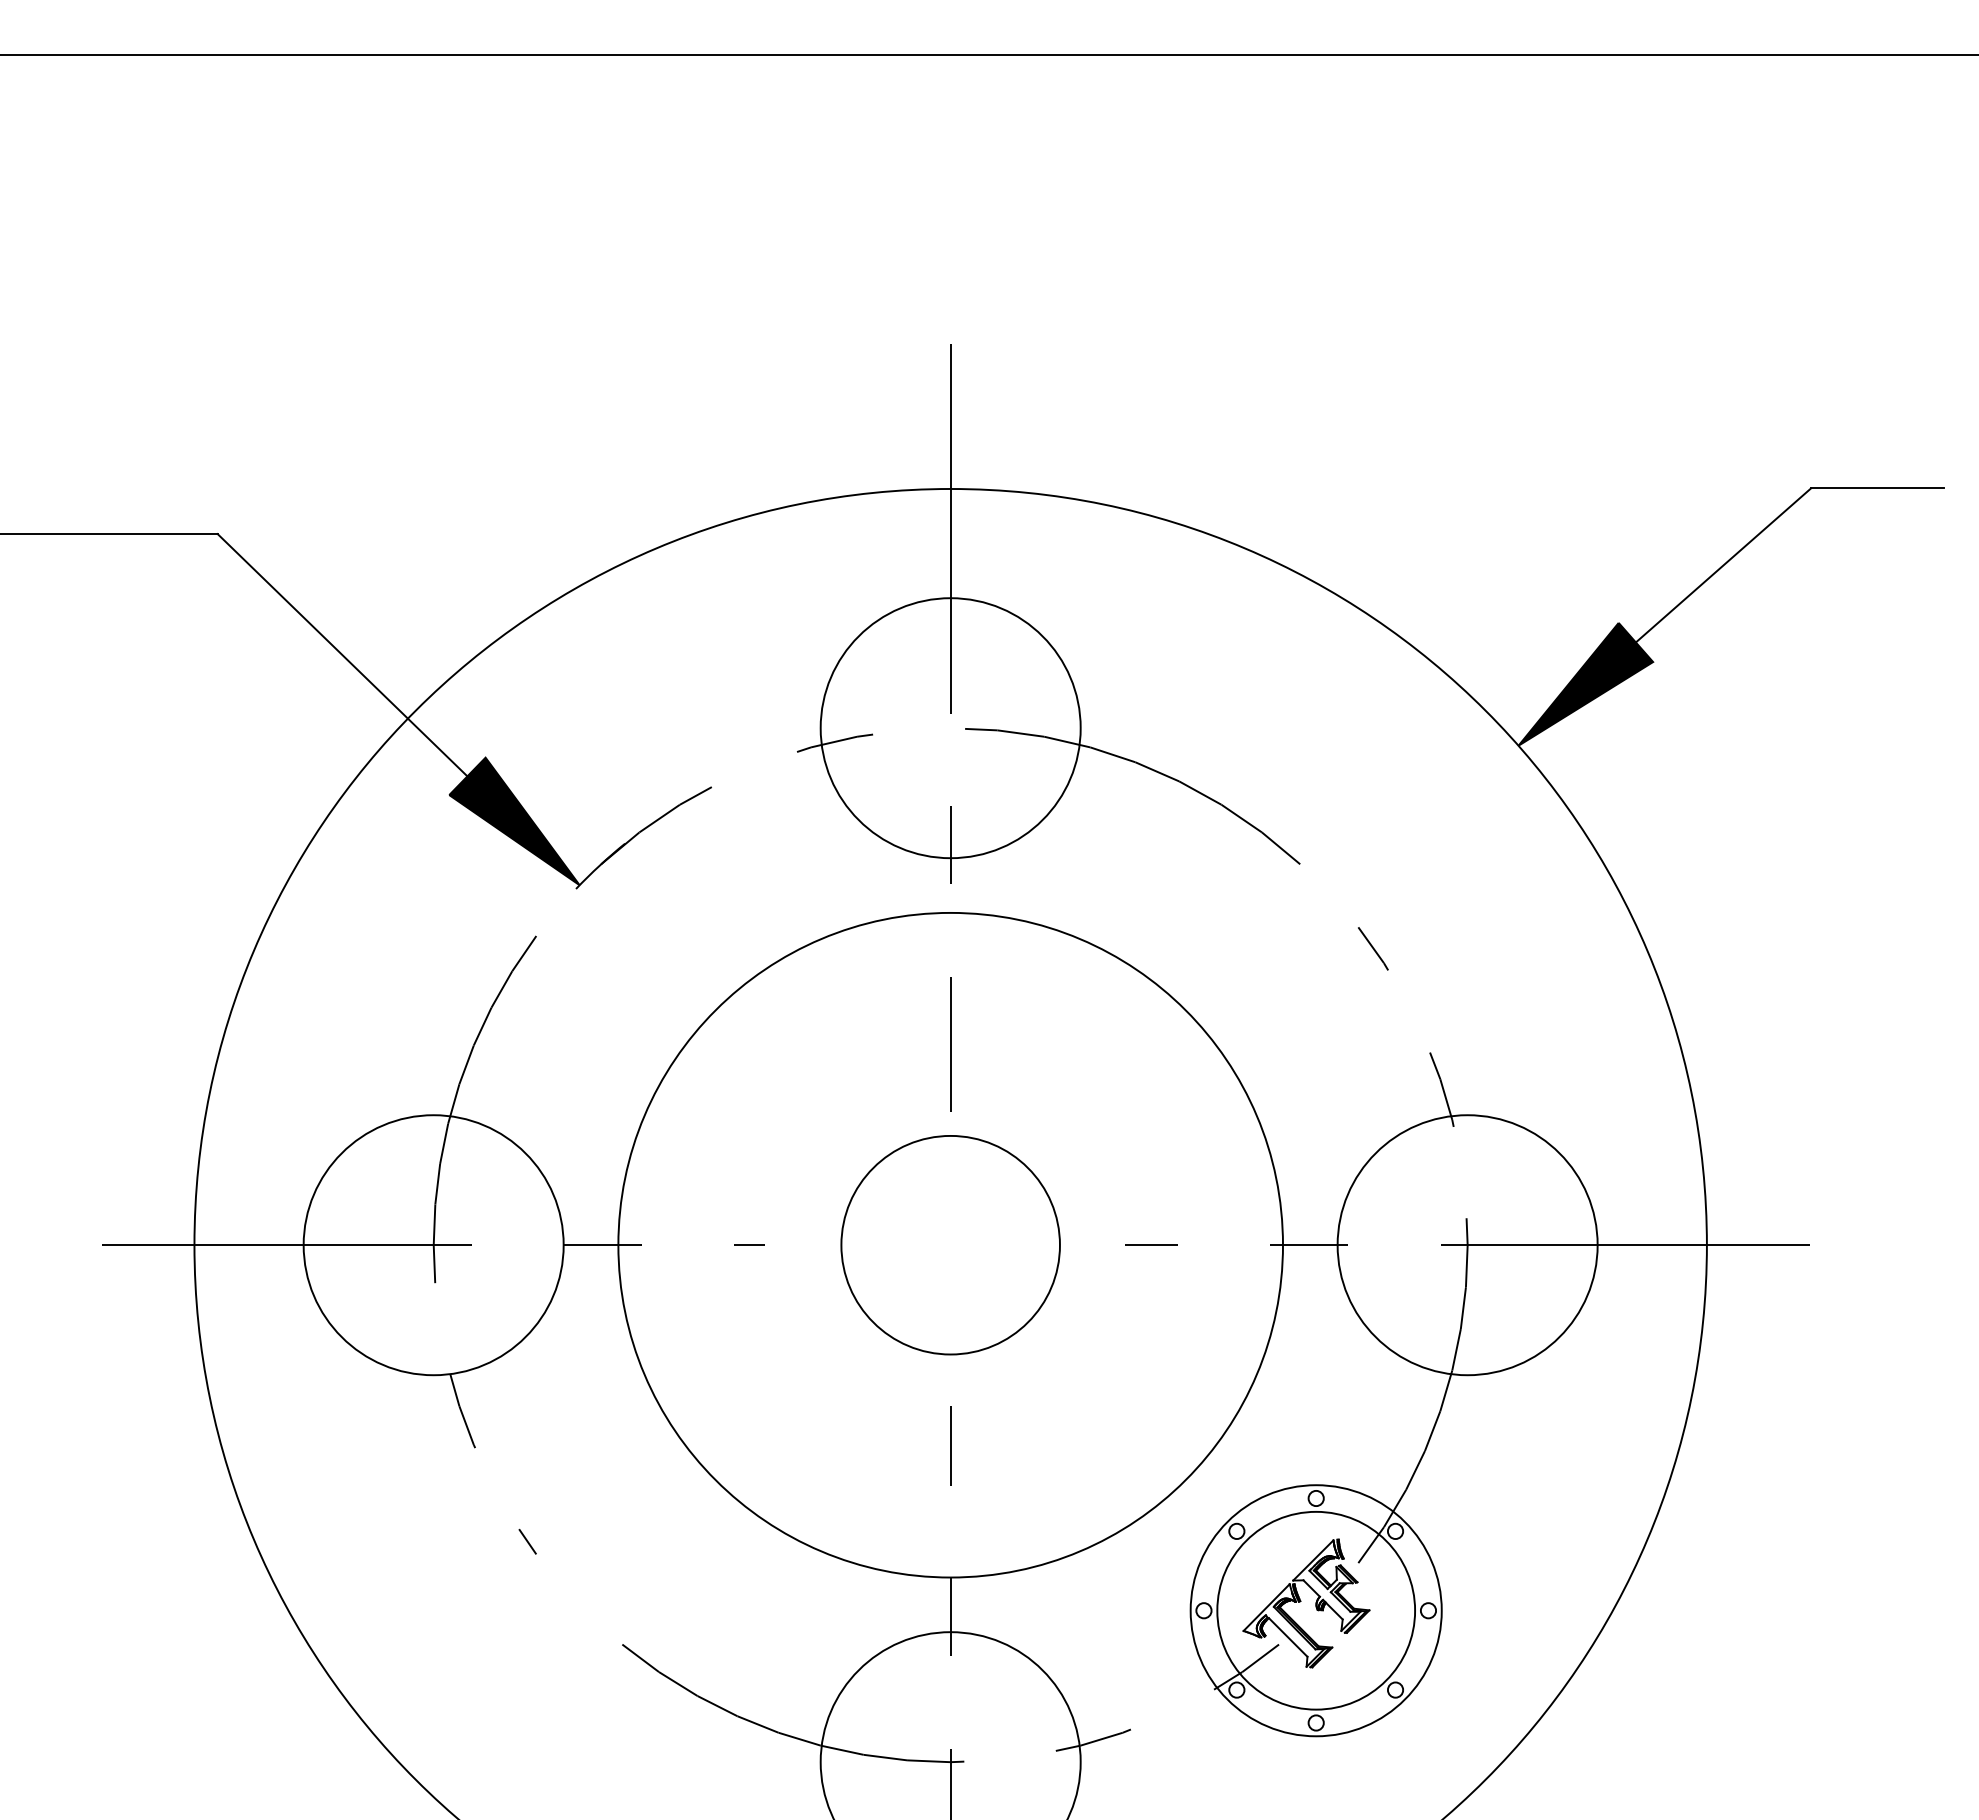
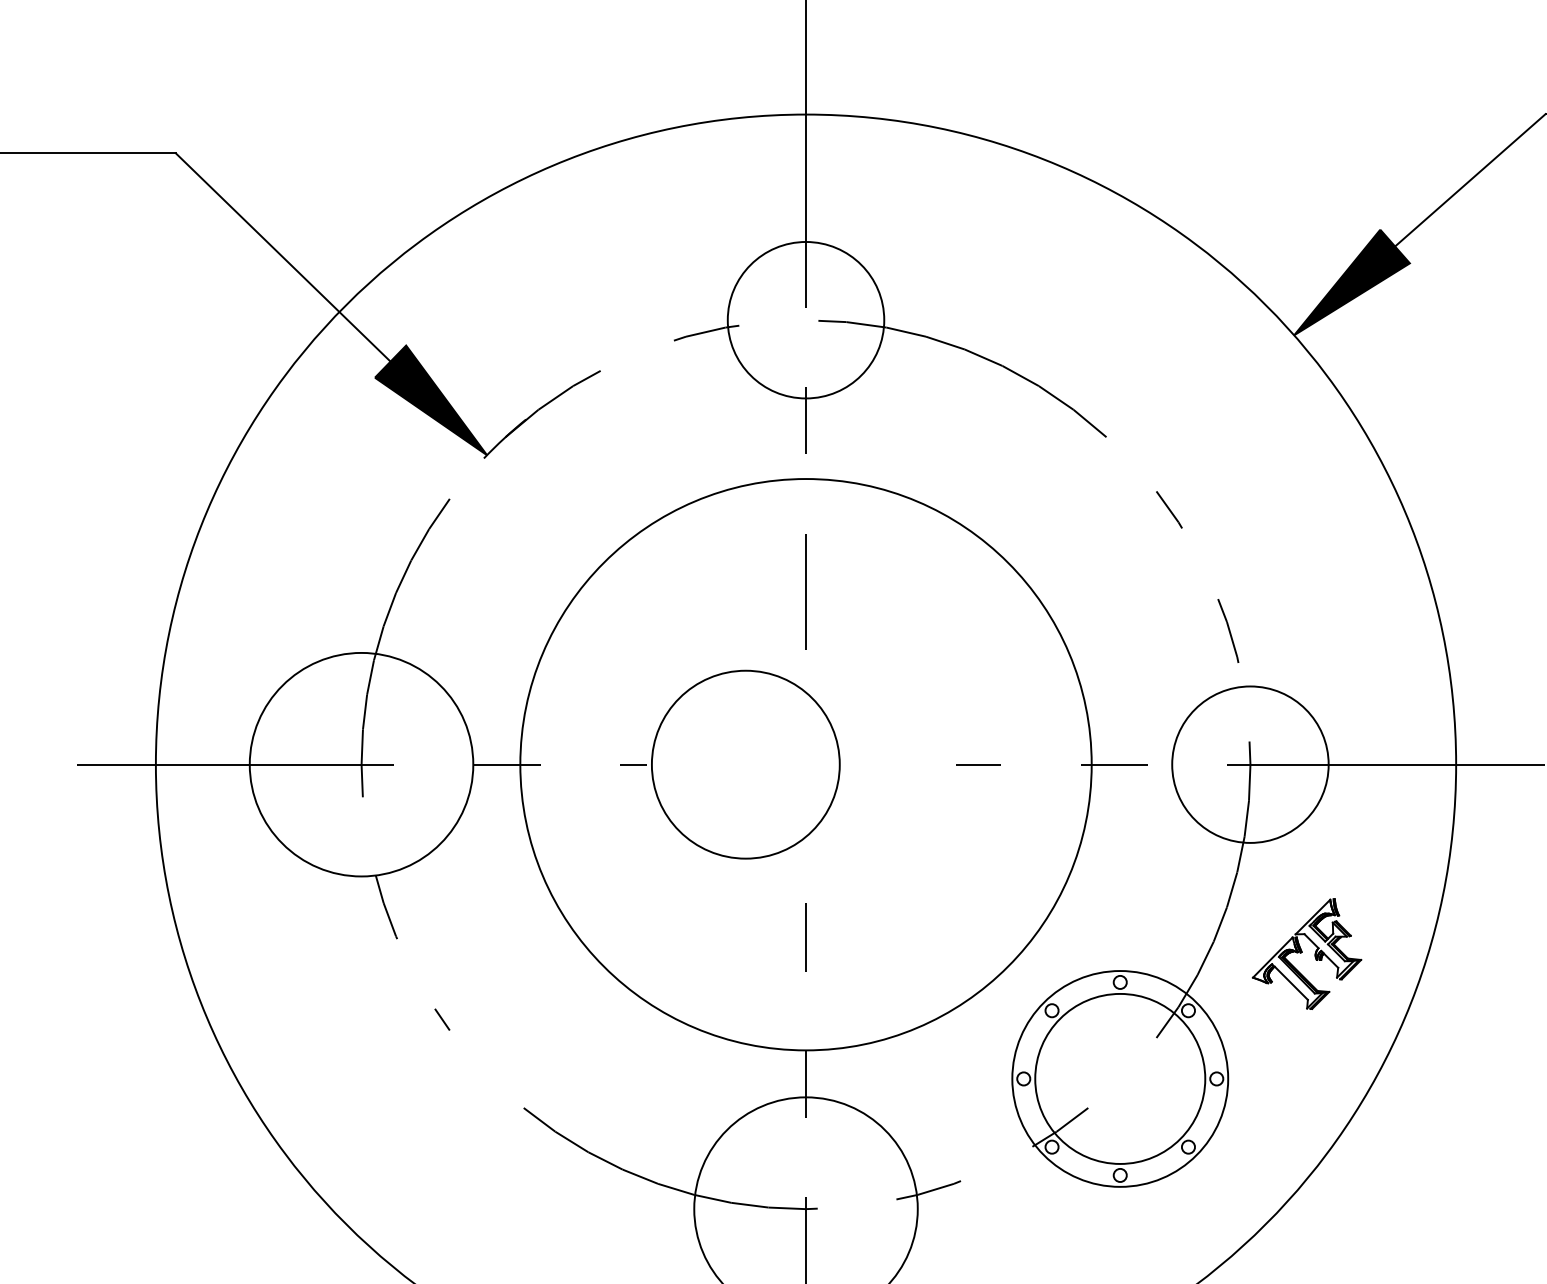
circle: (950, 728) -> (805, 320), size x0.7
circle: (950, 1245) -> (745, 764), moved
circle: (1467, 1245) -> (1250, 764), size x0.7
part: (1306, 1603) -> (1307, 954), moved

